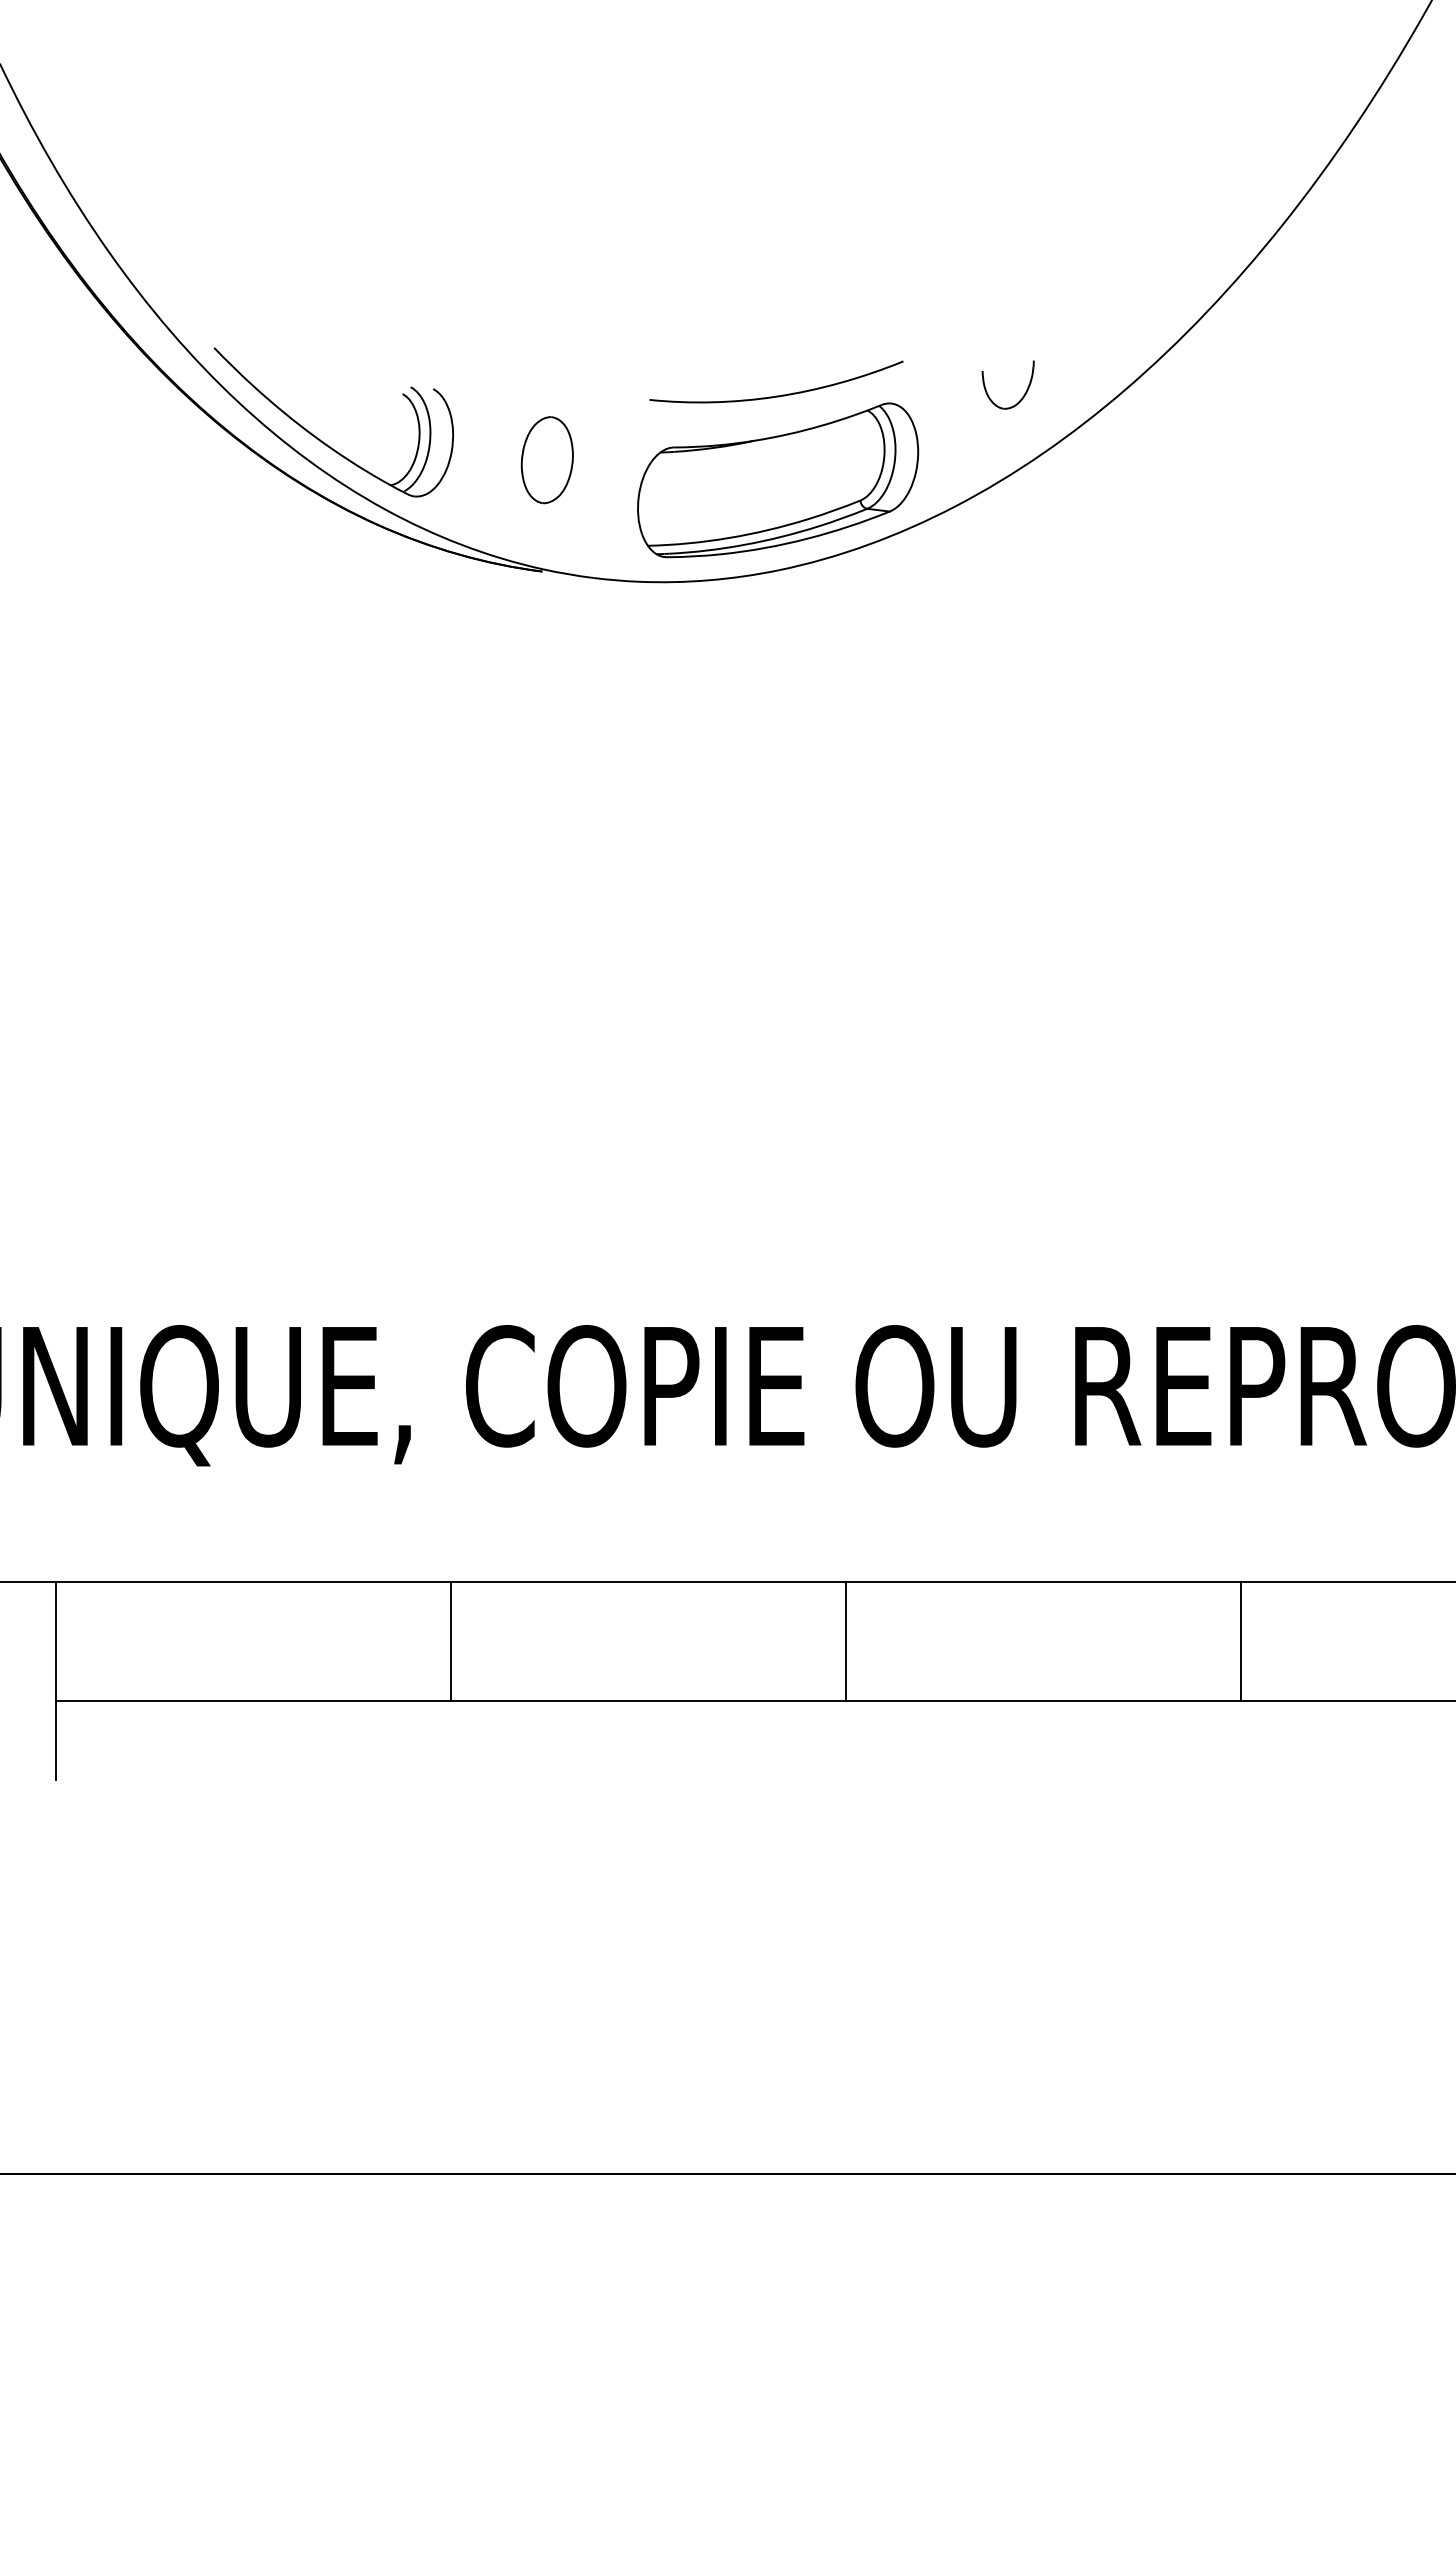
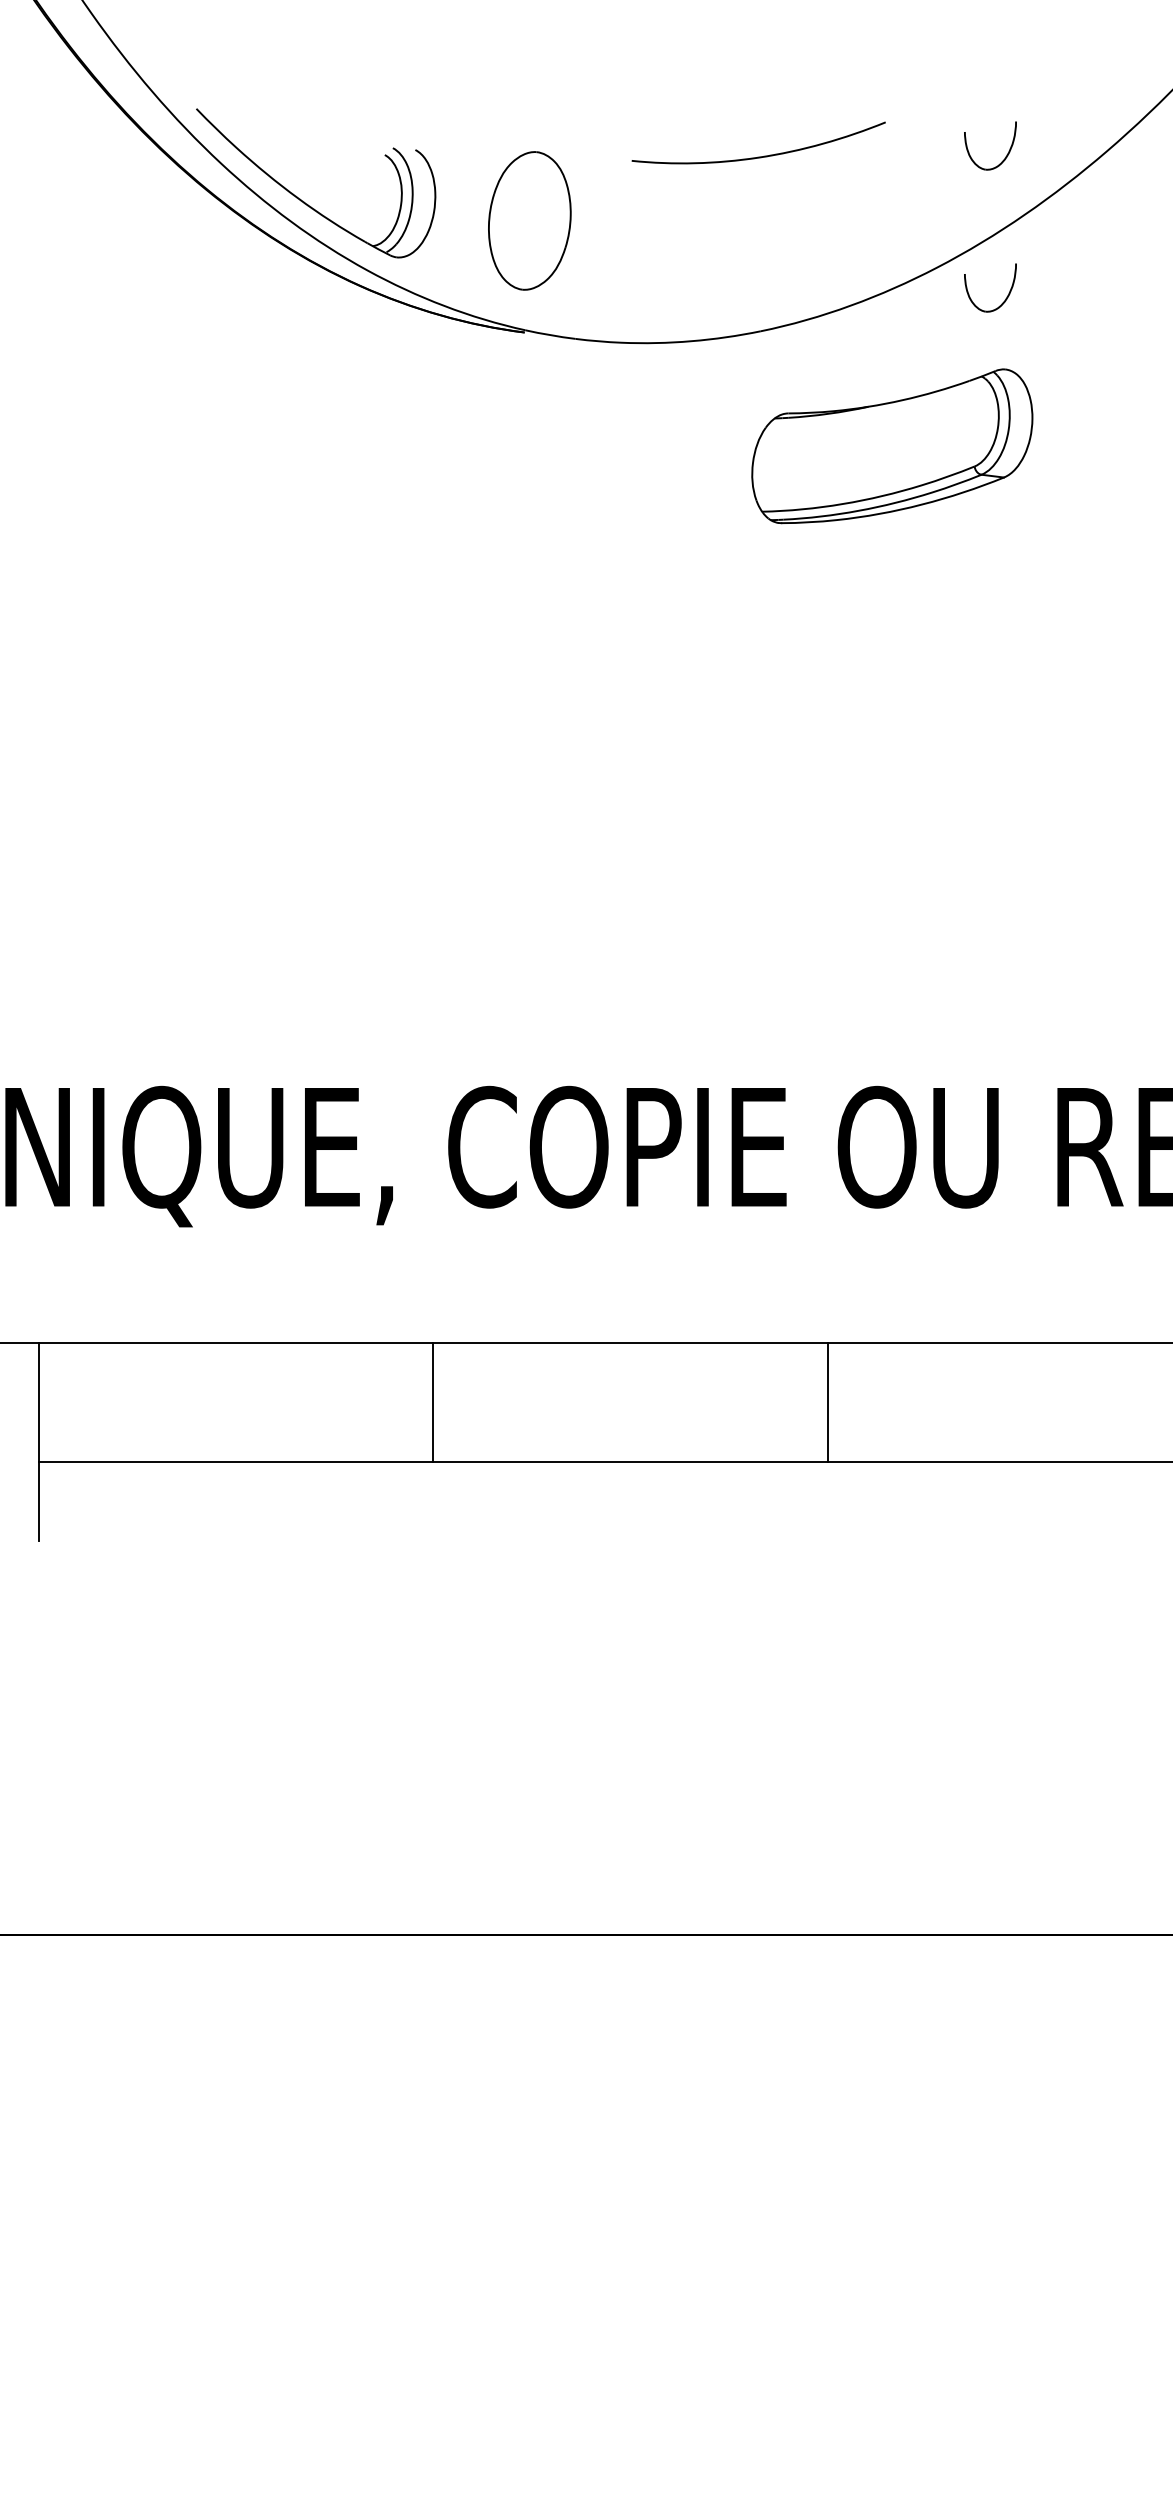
part: (546, 460) -> (528, 221), size x1.6
part: (778, 480) -> (892, 446), moved
part: (1022, 538) -> (1004, 299), added

